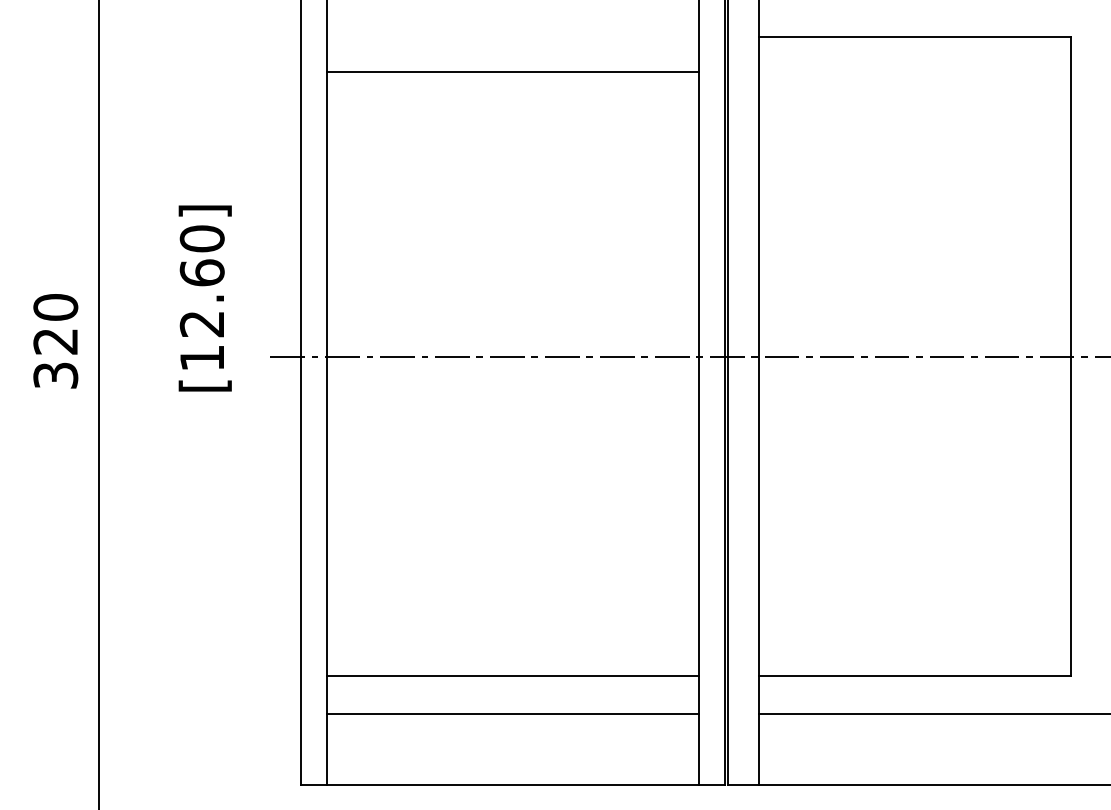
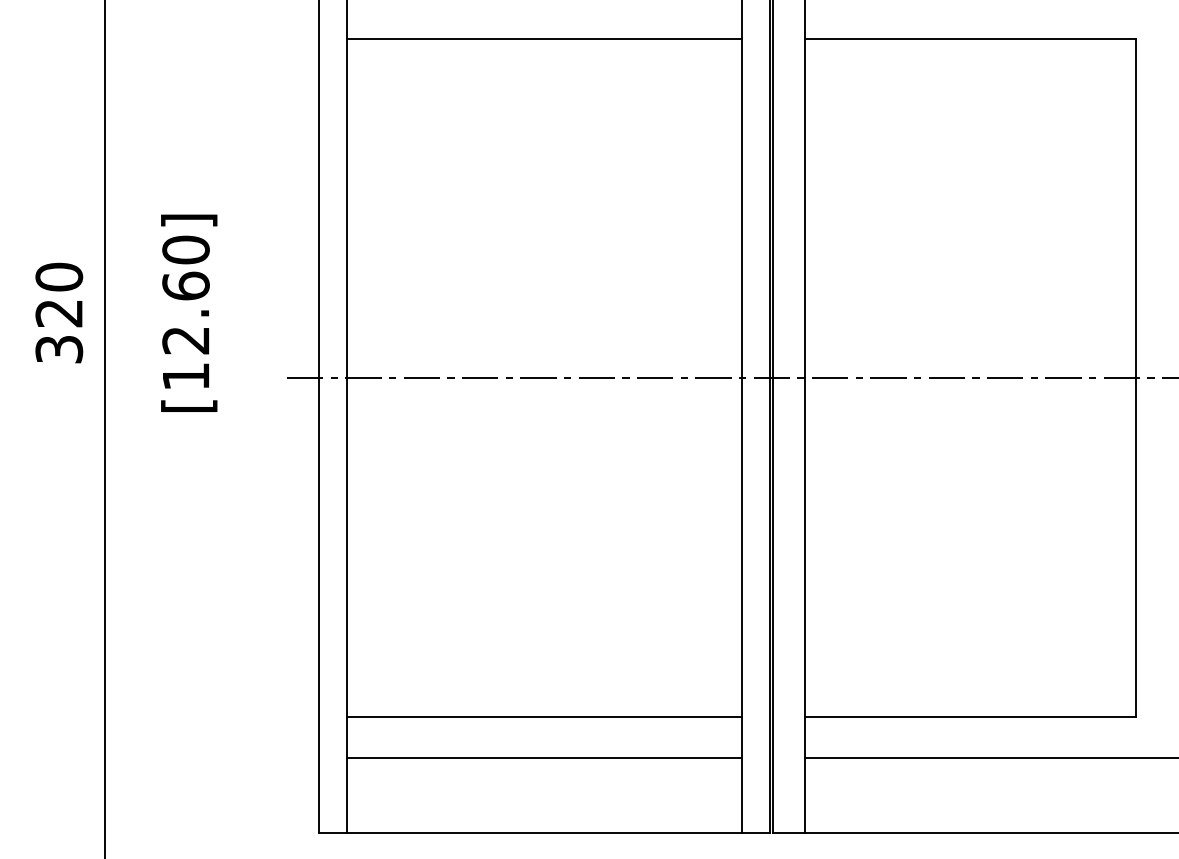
line: (512, 71) -> (543, 38), moved
text: (204, 298) -> (188, 313), moved
text: (55, 341) -> (58, 313), moved

